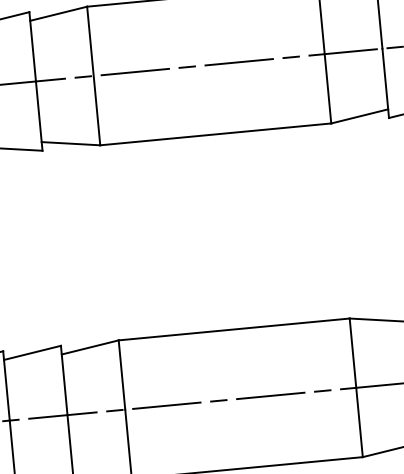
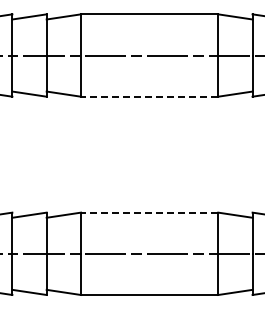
line: (215, 134) -> (149, 96), solid -> dashed
line: (233, 329) -> (149, 212), solid -> dashed

